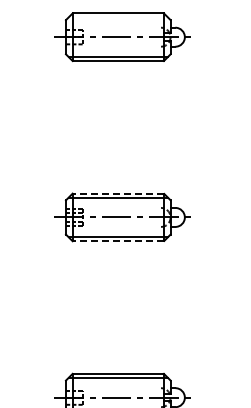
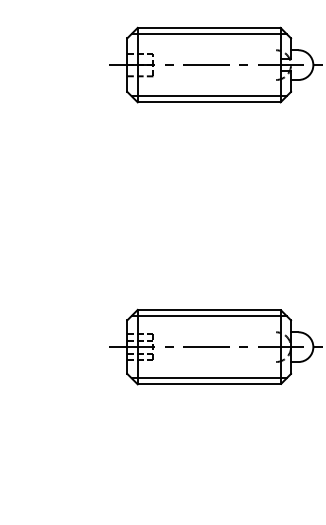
line: (117, 17) -> (207, 34), added
line: (118, 193) -> (209, 309), dashed -> solid
line: (118, 241) -> (209, 384), dashed -> solid

